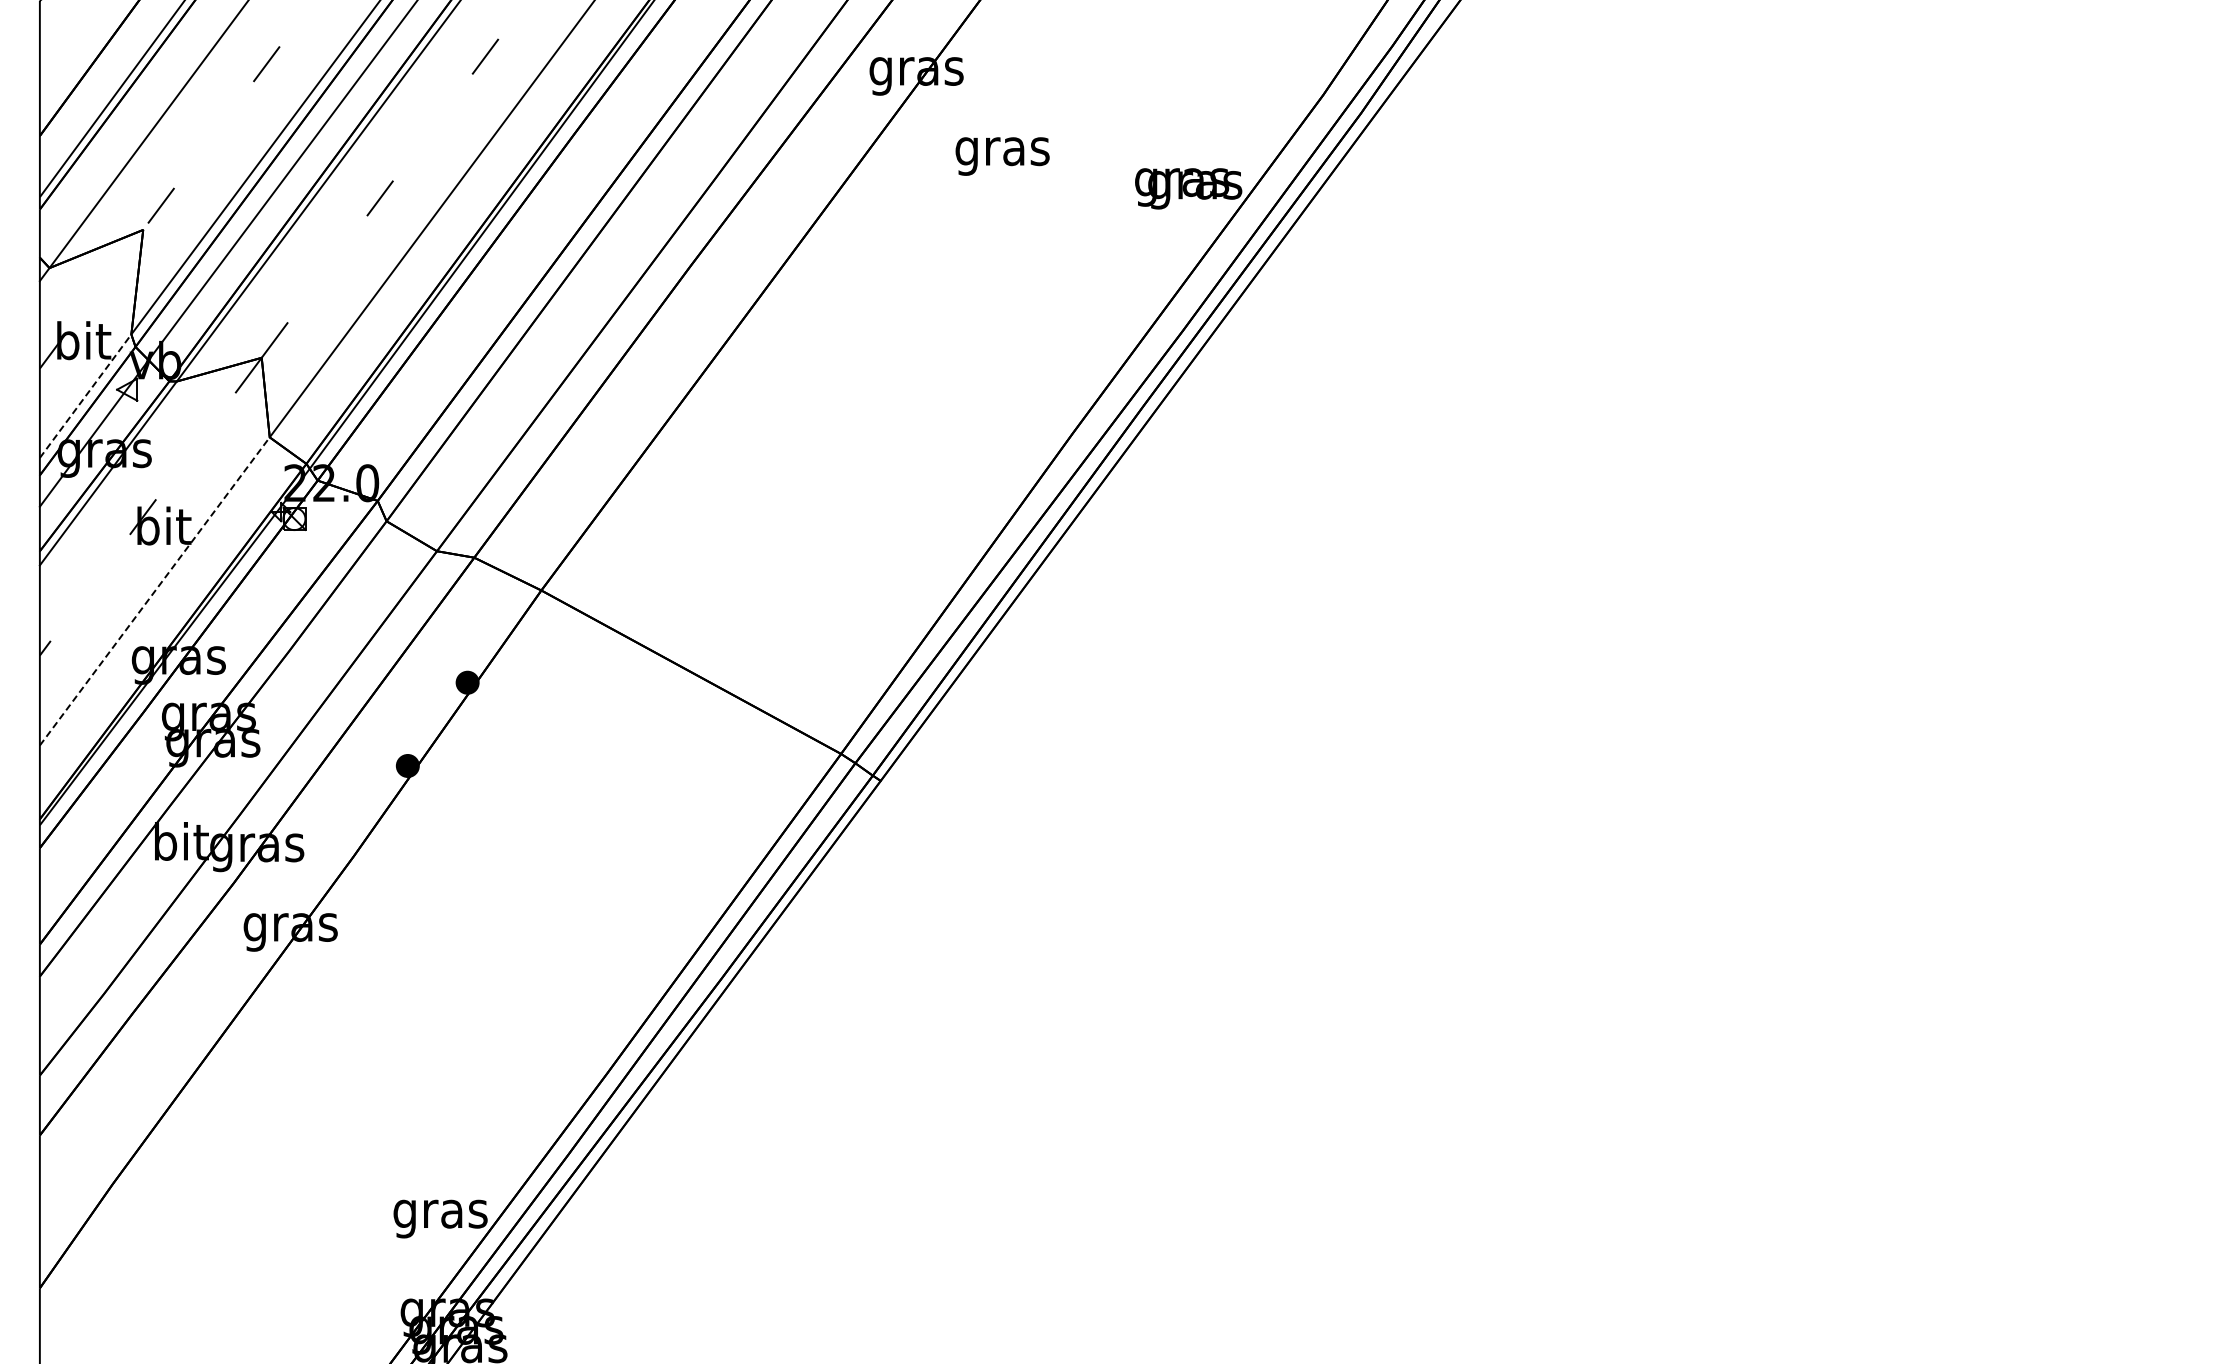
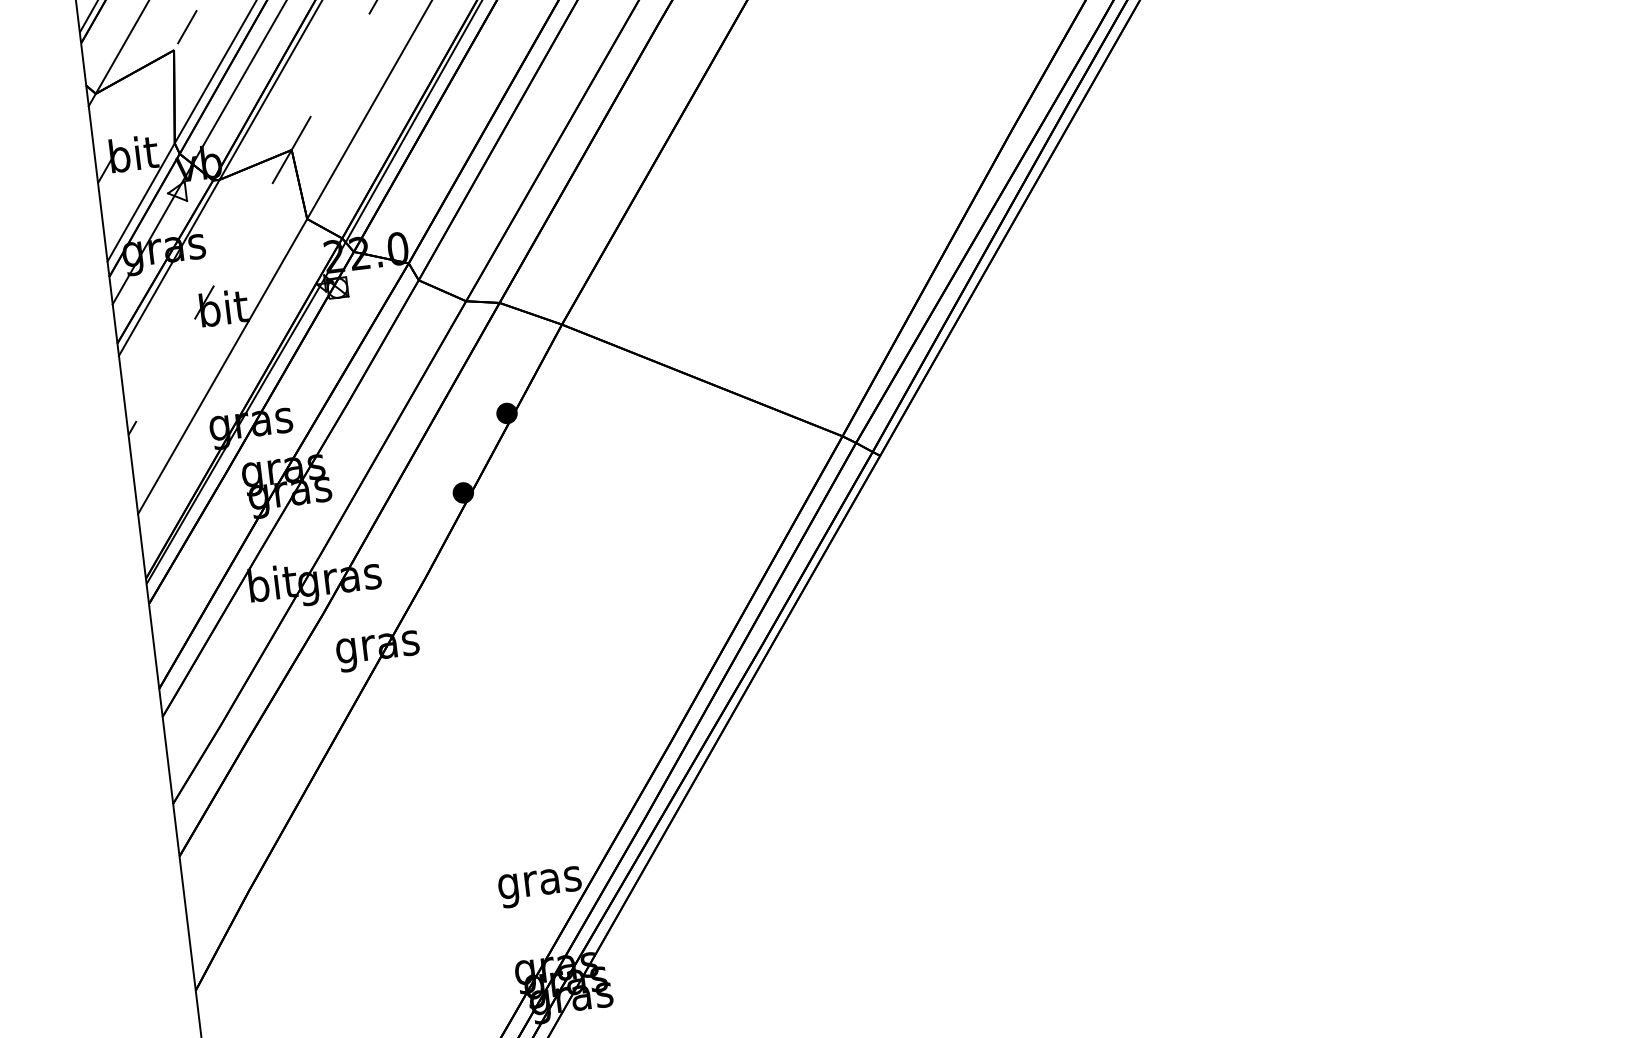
line: (85, 396) -> (141, 202), dashed -> solid
line: (155, 591) -> (223, 366), dashed -> solid

